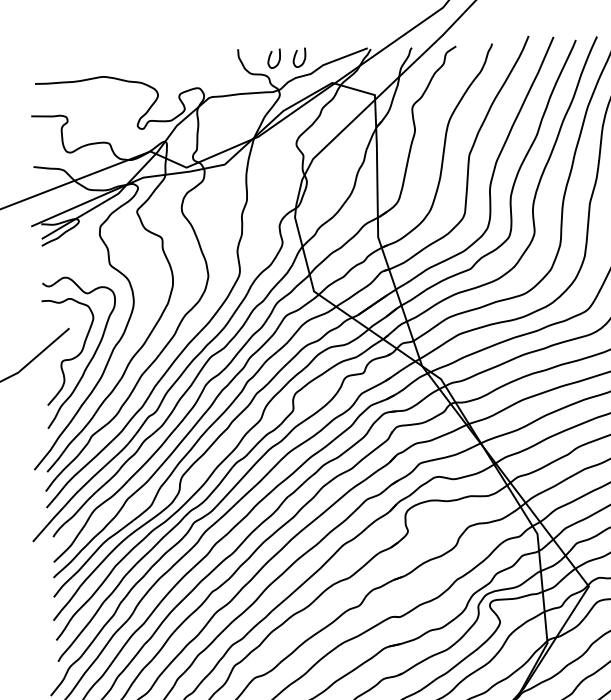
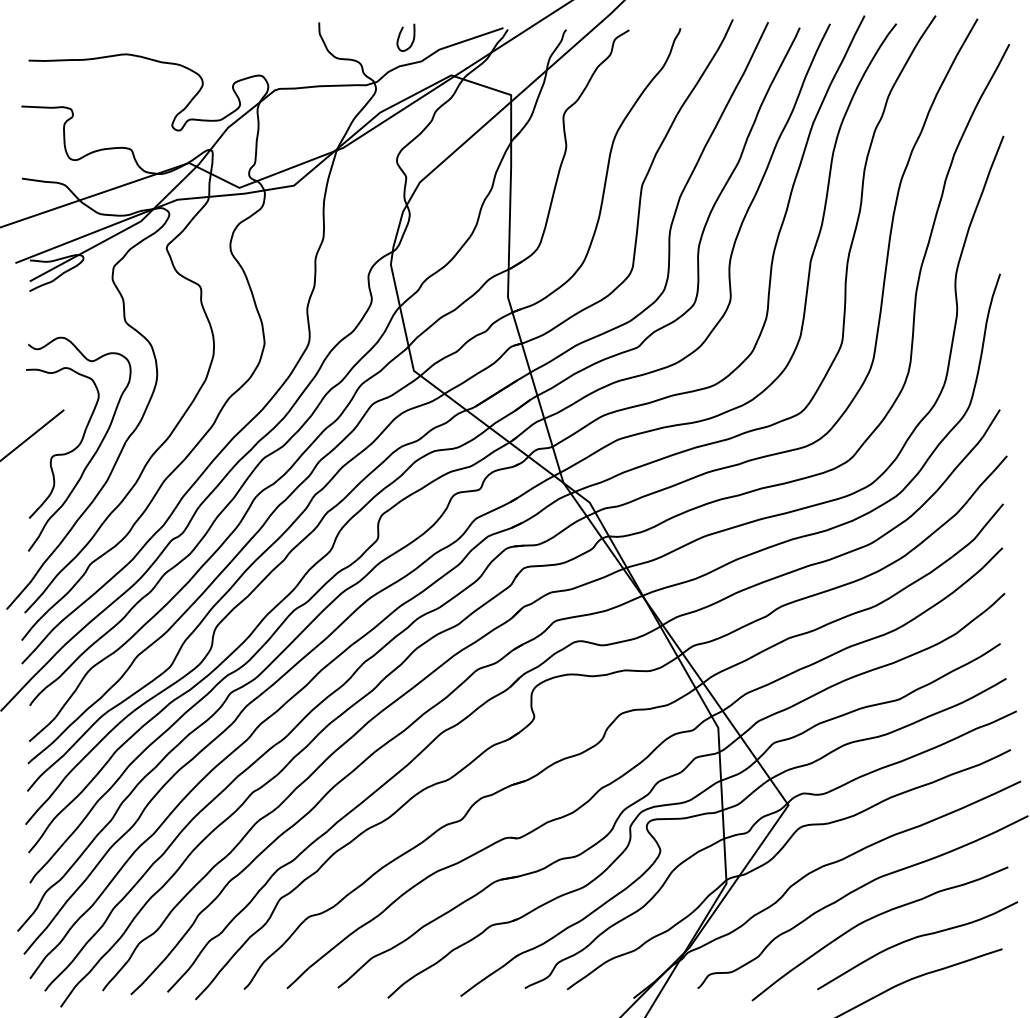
curve: (270, 57) -> (364, 35), removed

